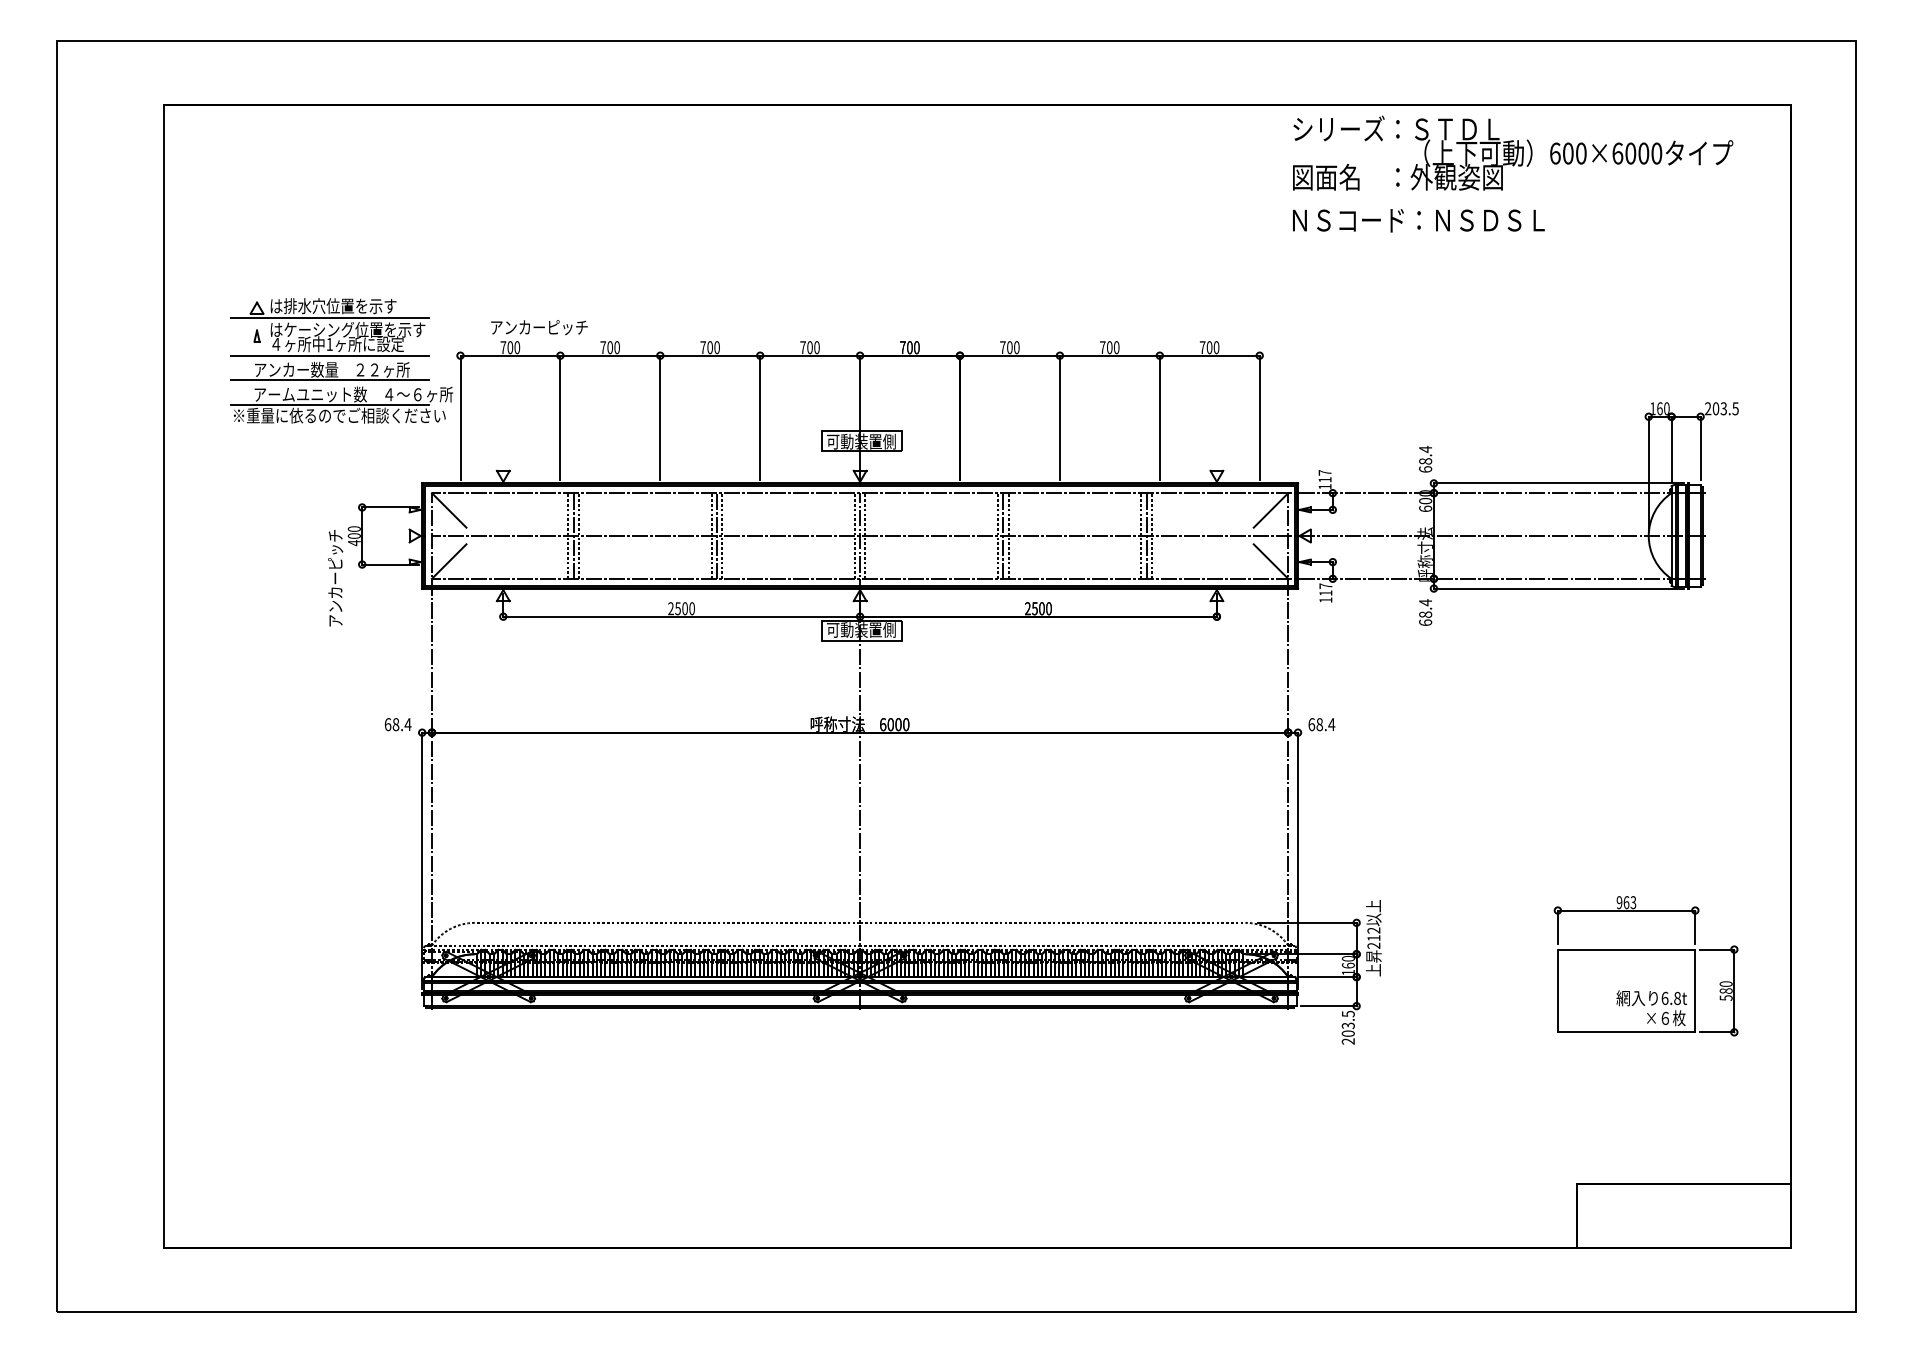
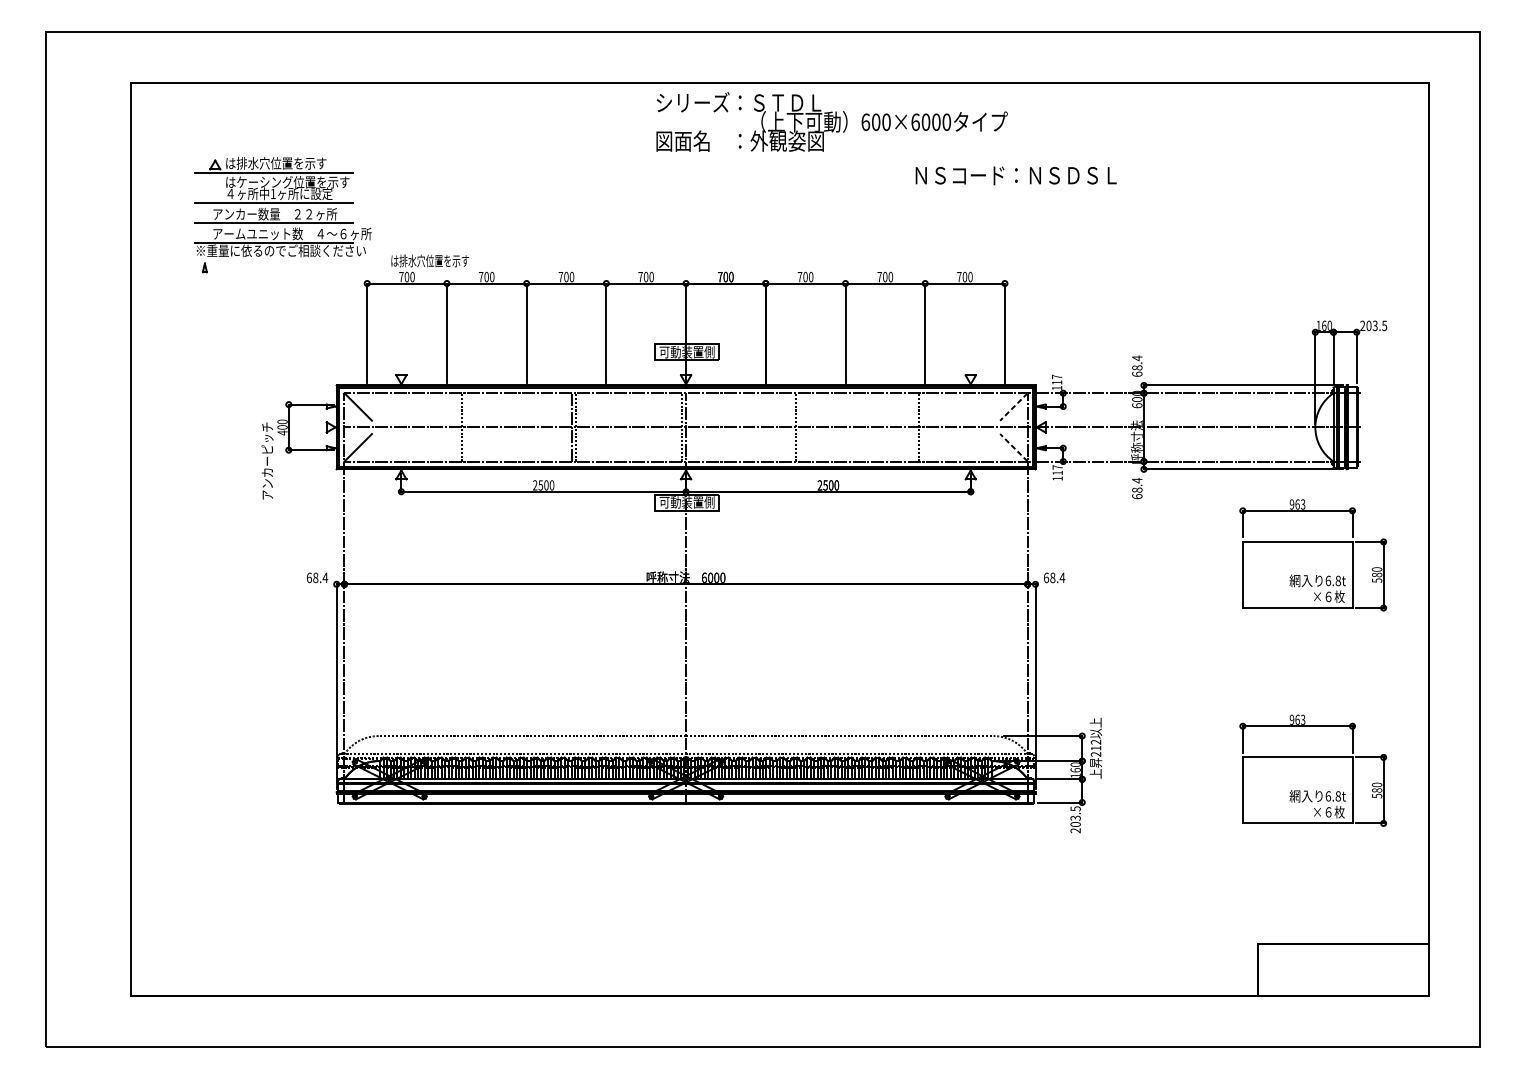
text: (1513, 152) -> (832, 121), moved
text: (1418, 220) -> (1015, 175), moved
text: (539, 327) -> (430, 261), アンカーピッチ -> は排水穴位置を示す
part: (341, 360) -> (282, 206), moved
line: (1270, 510) -> (1013, 407), solid -> dashed
line: (568, 535) -> (453, 426), removed
line: (573, 535) -> (457, 426), removed
line: (711, 535) -> (567, 426), removed
line: (865, 535) -> (690, 426), removed
line: (1003, 535) -> (800, 426), removed
line: (1008, 535) -> (804, 426), removed
line: (1141, 535) -> (910, 426), removed
line: (1146, 535) -> (914, 426), removed
line: (1270, 561) -> (1013, 447), solid -> dashed
part: (1645, 696) -> (1312, 555), added

